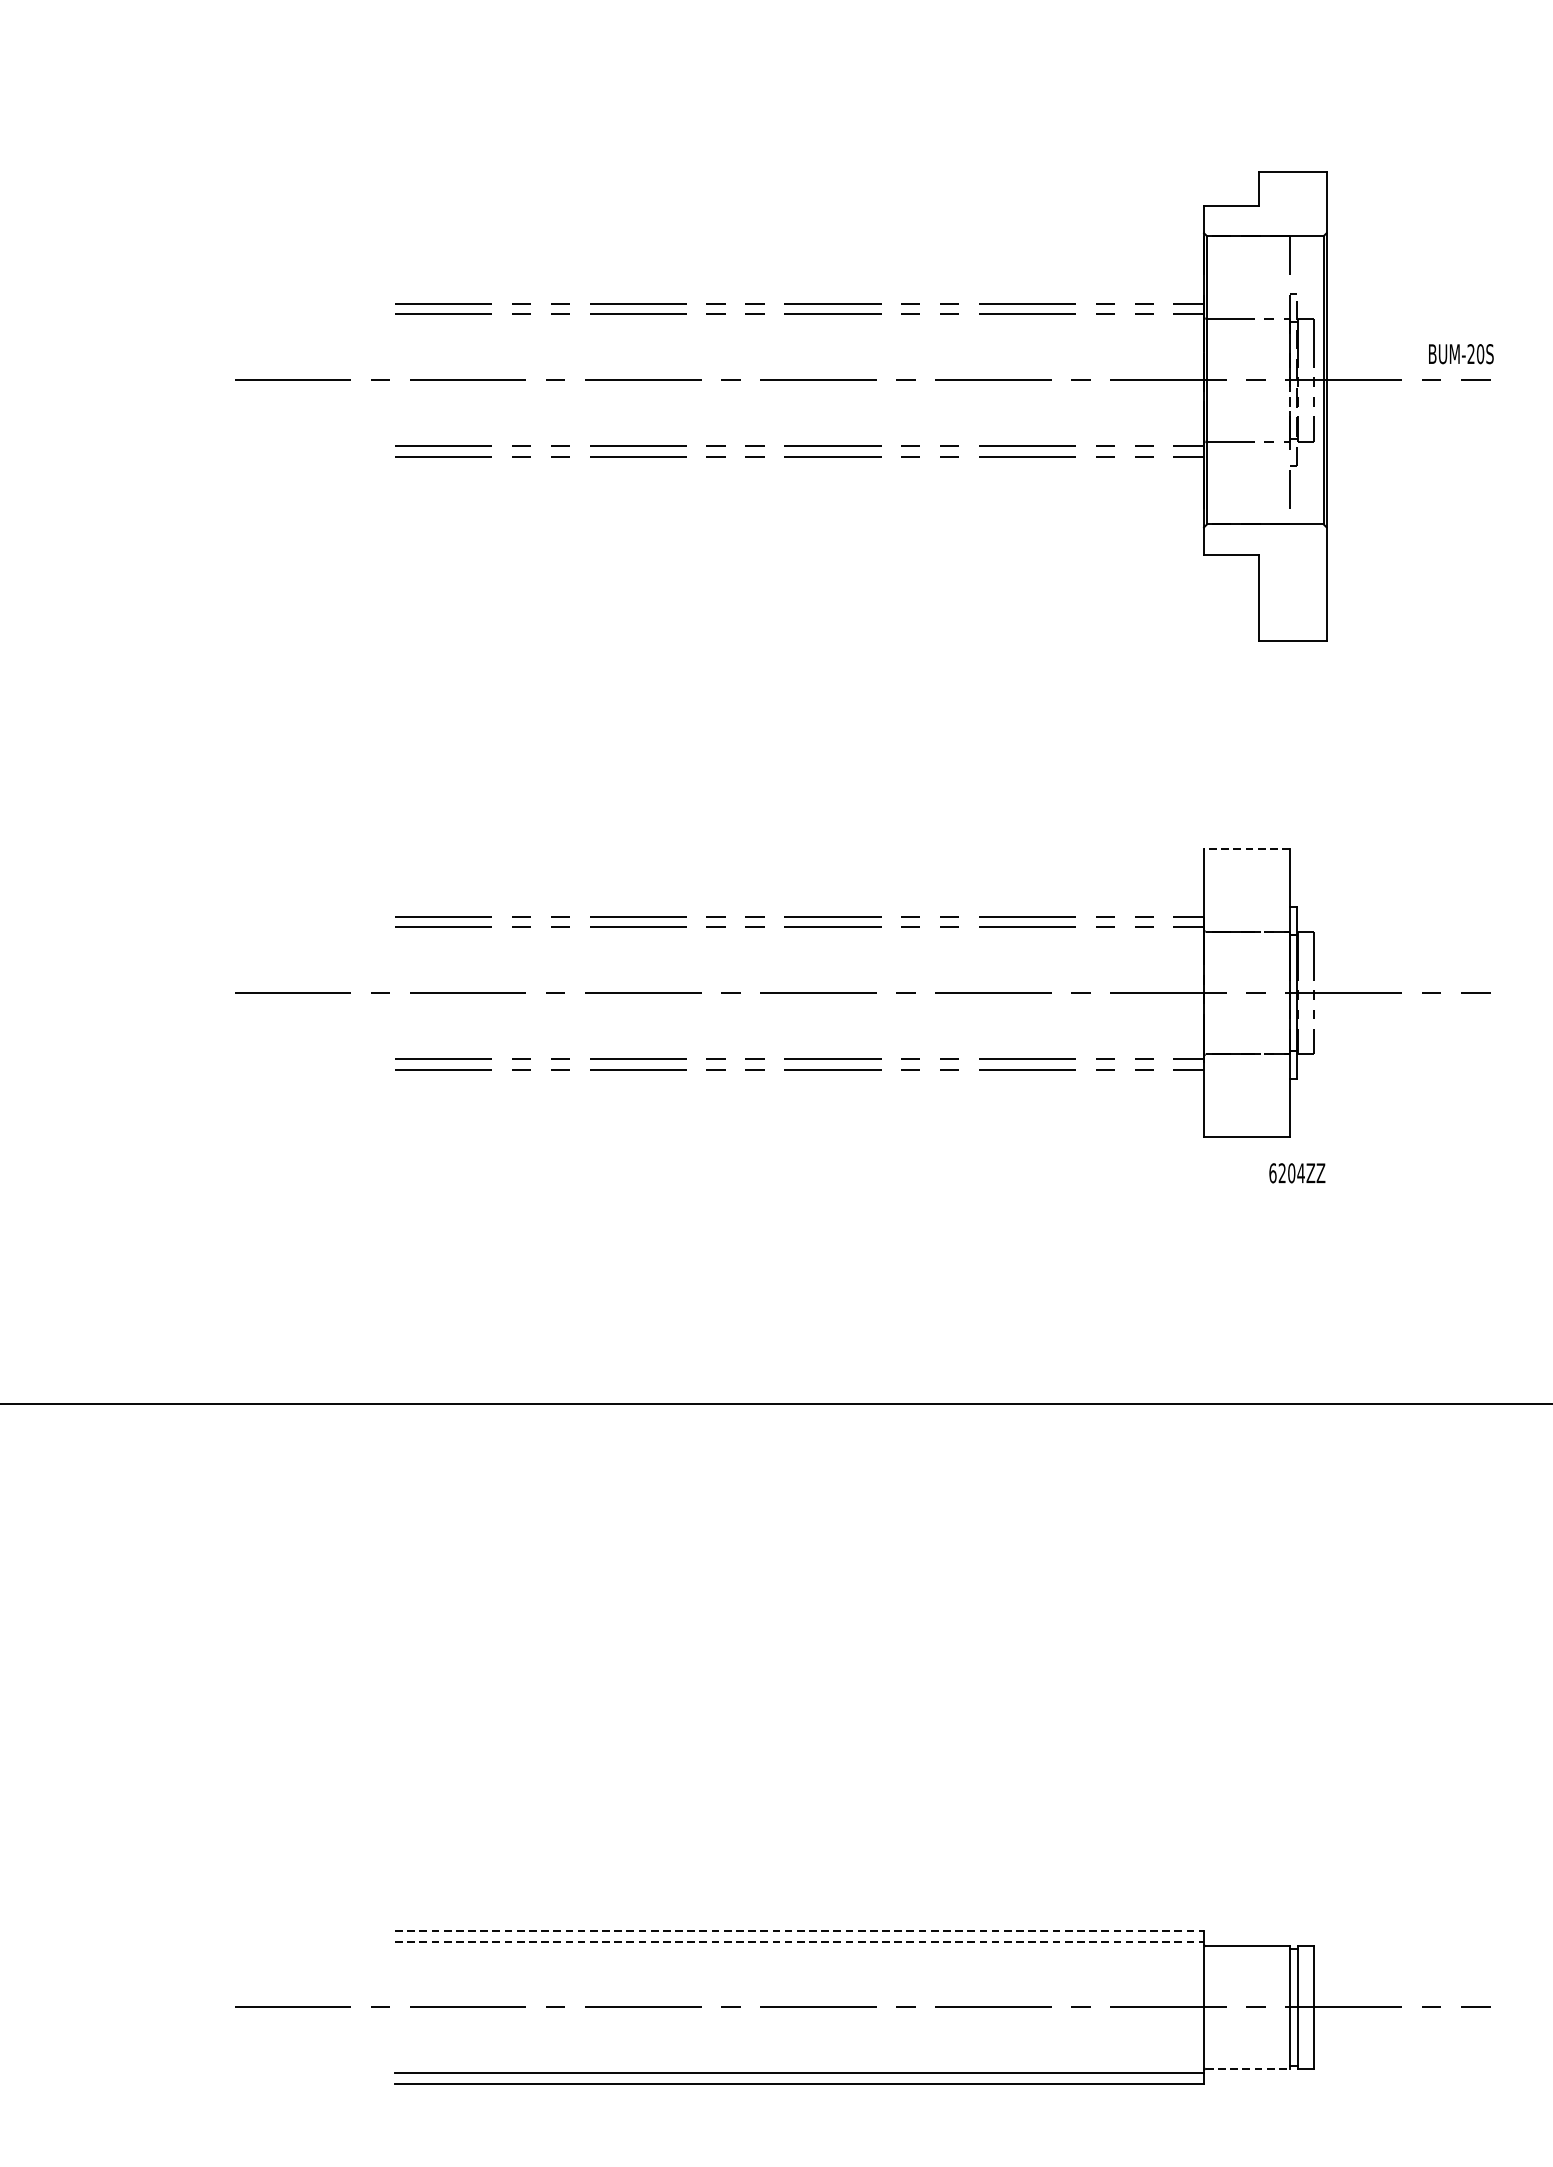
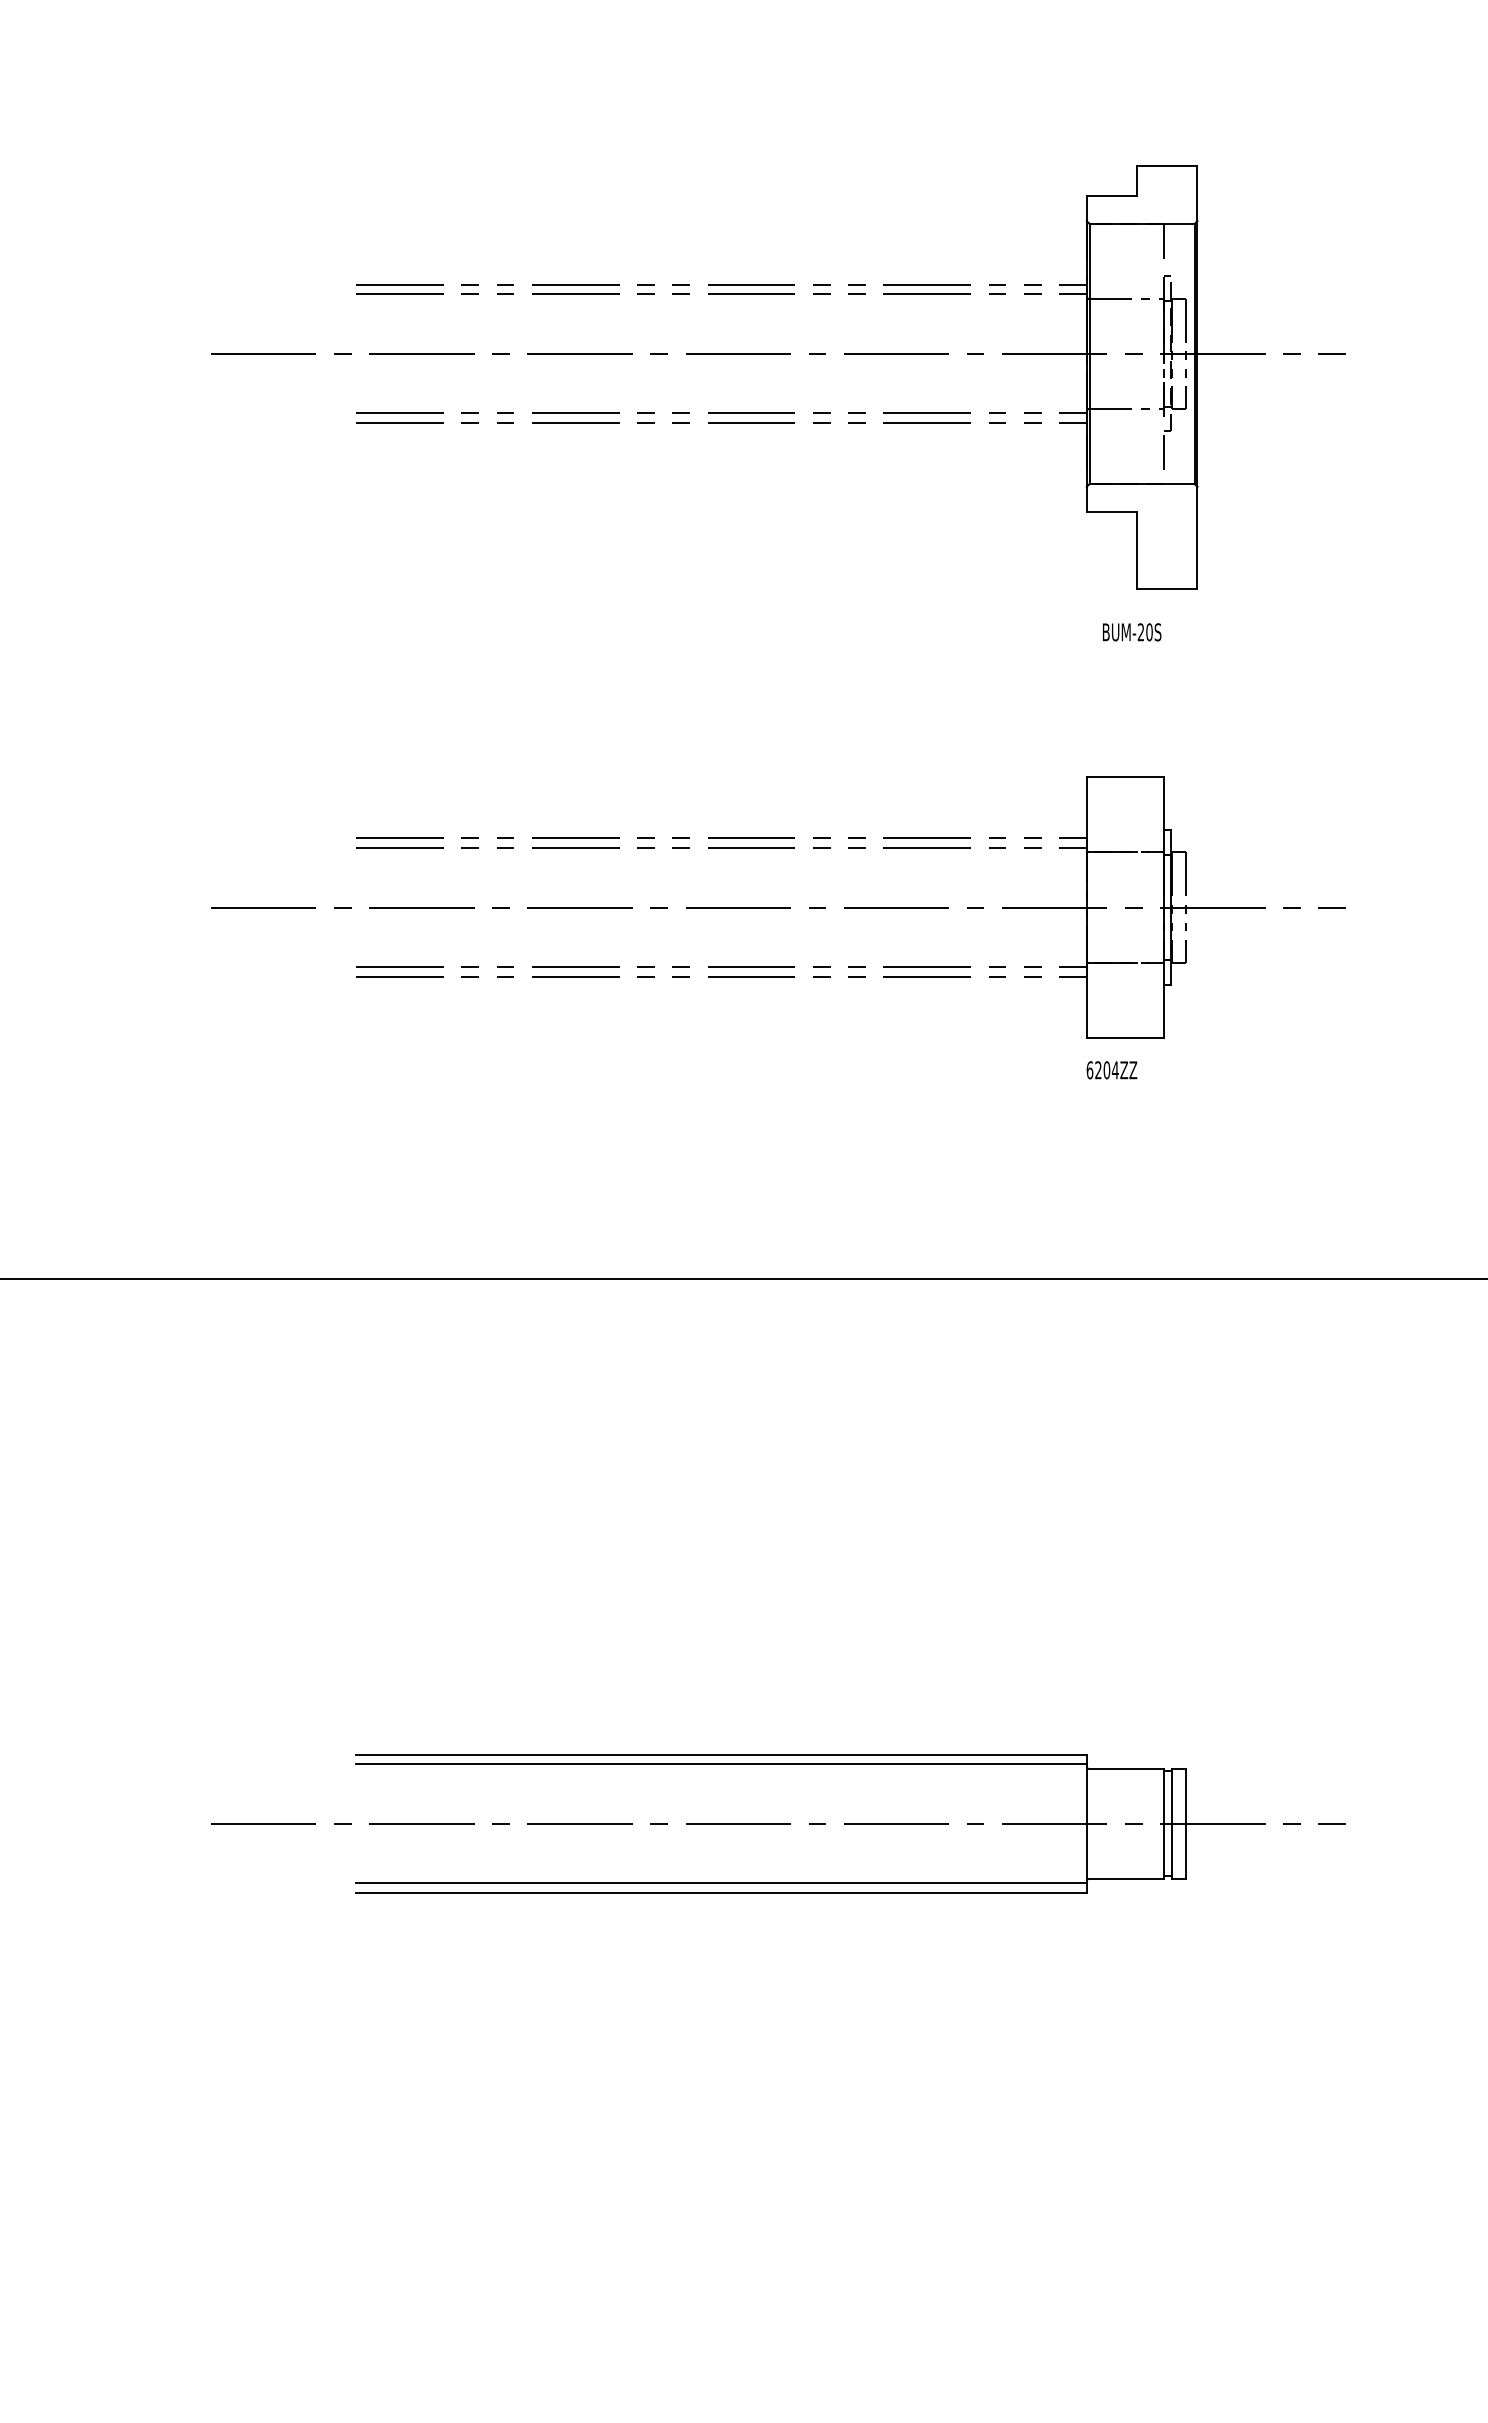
text: (1461, 354) -> (1132, 632), moved
line: (1246, 849) -> (1125, 777), dashed -> solid
text: (1296, 1173) -> (1111, 1070), moved
line: (799, 1930) -> (721, 1754), dashed -> solid
line: (799, 1941) -> (721, 1764), dashed -> solid
line: (1248, 2069) -> (1126, 1879), dashed -> solid

